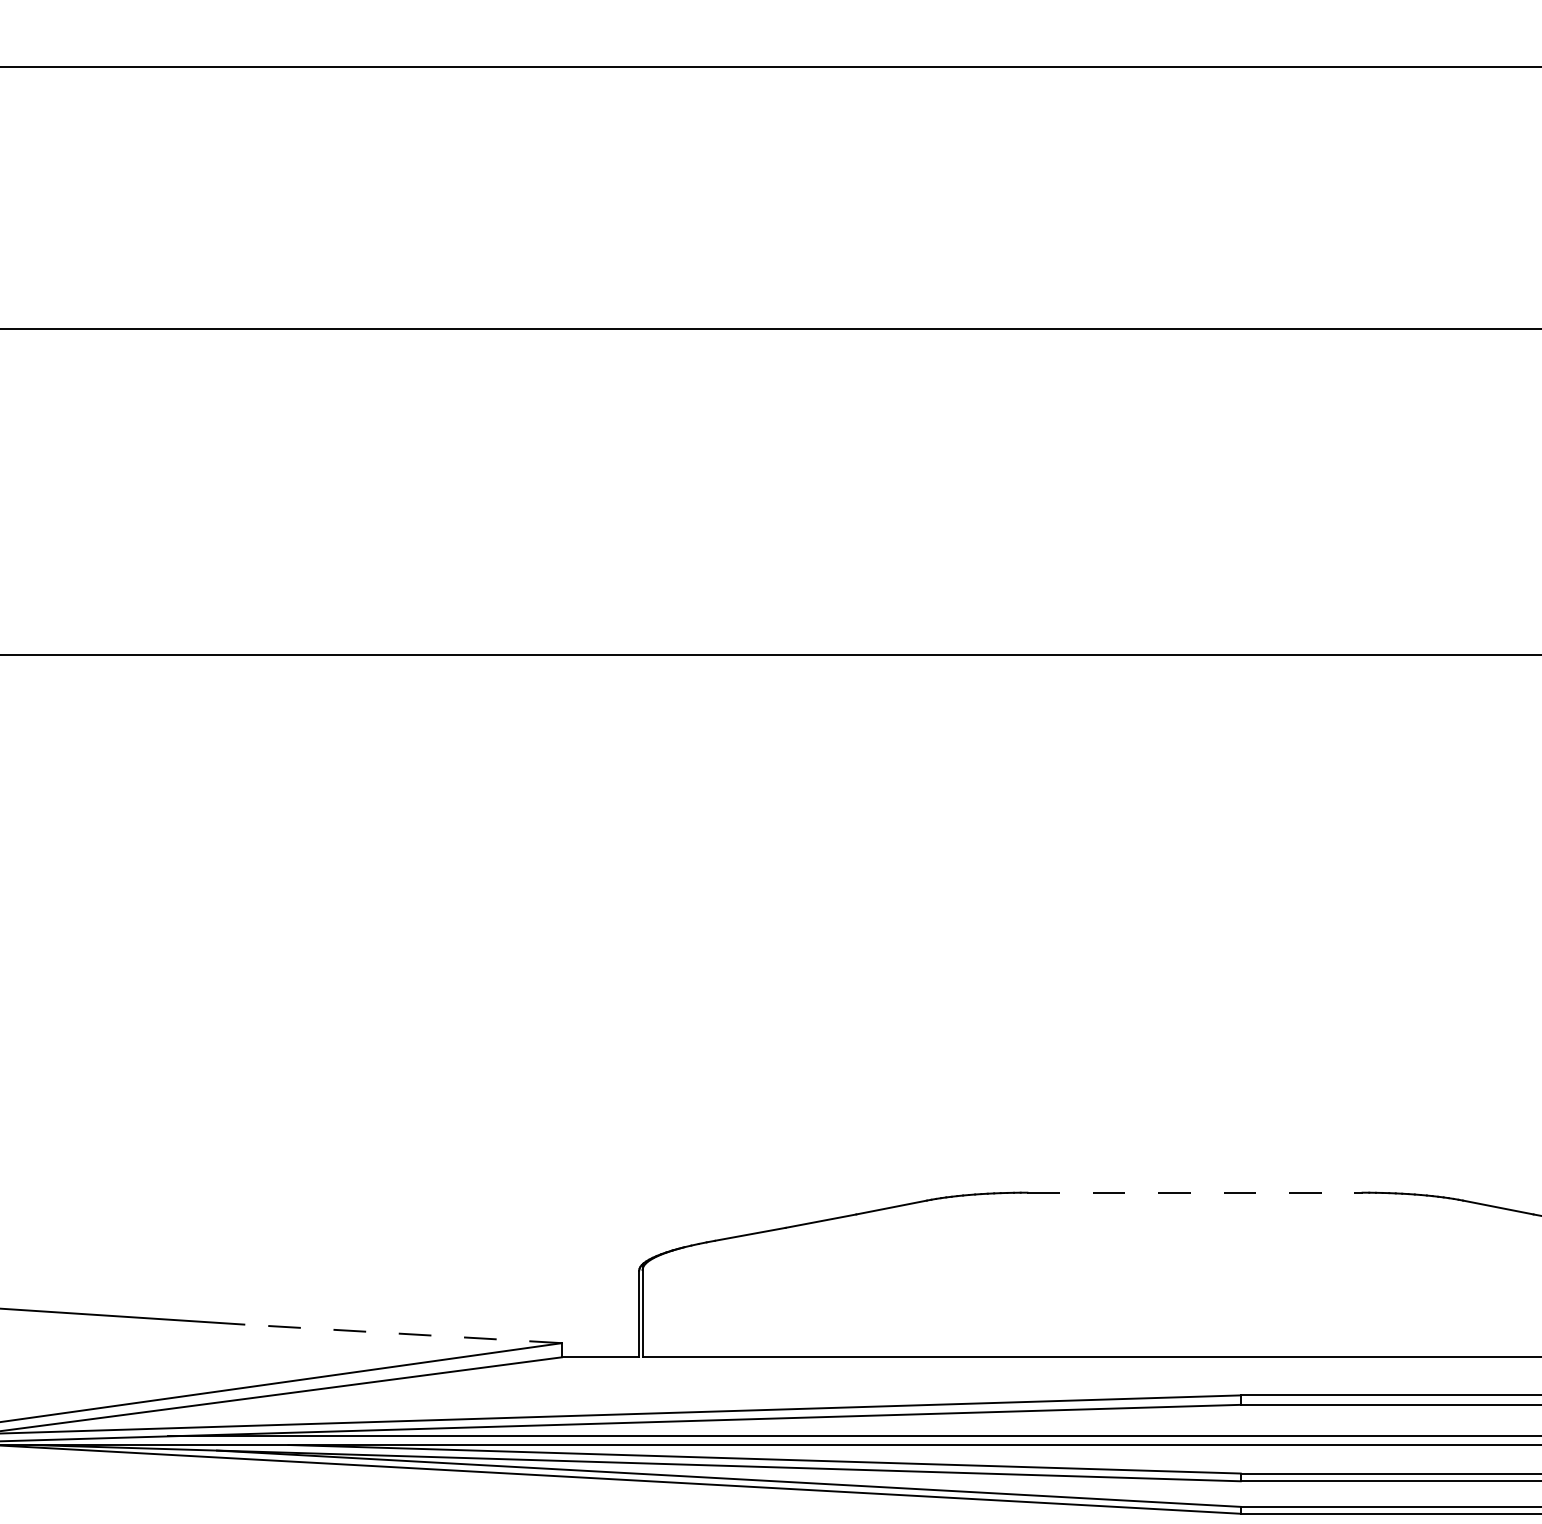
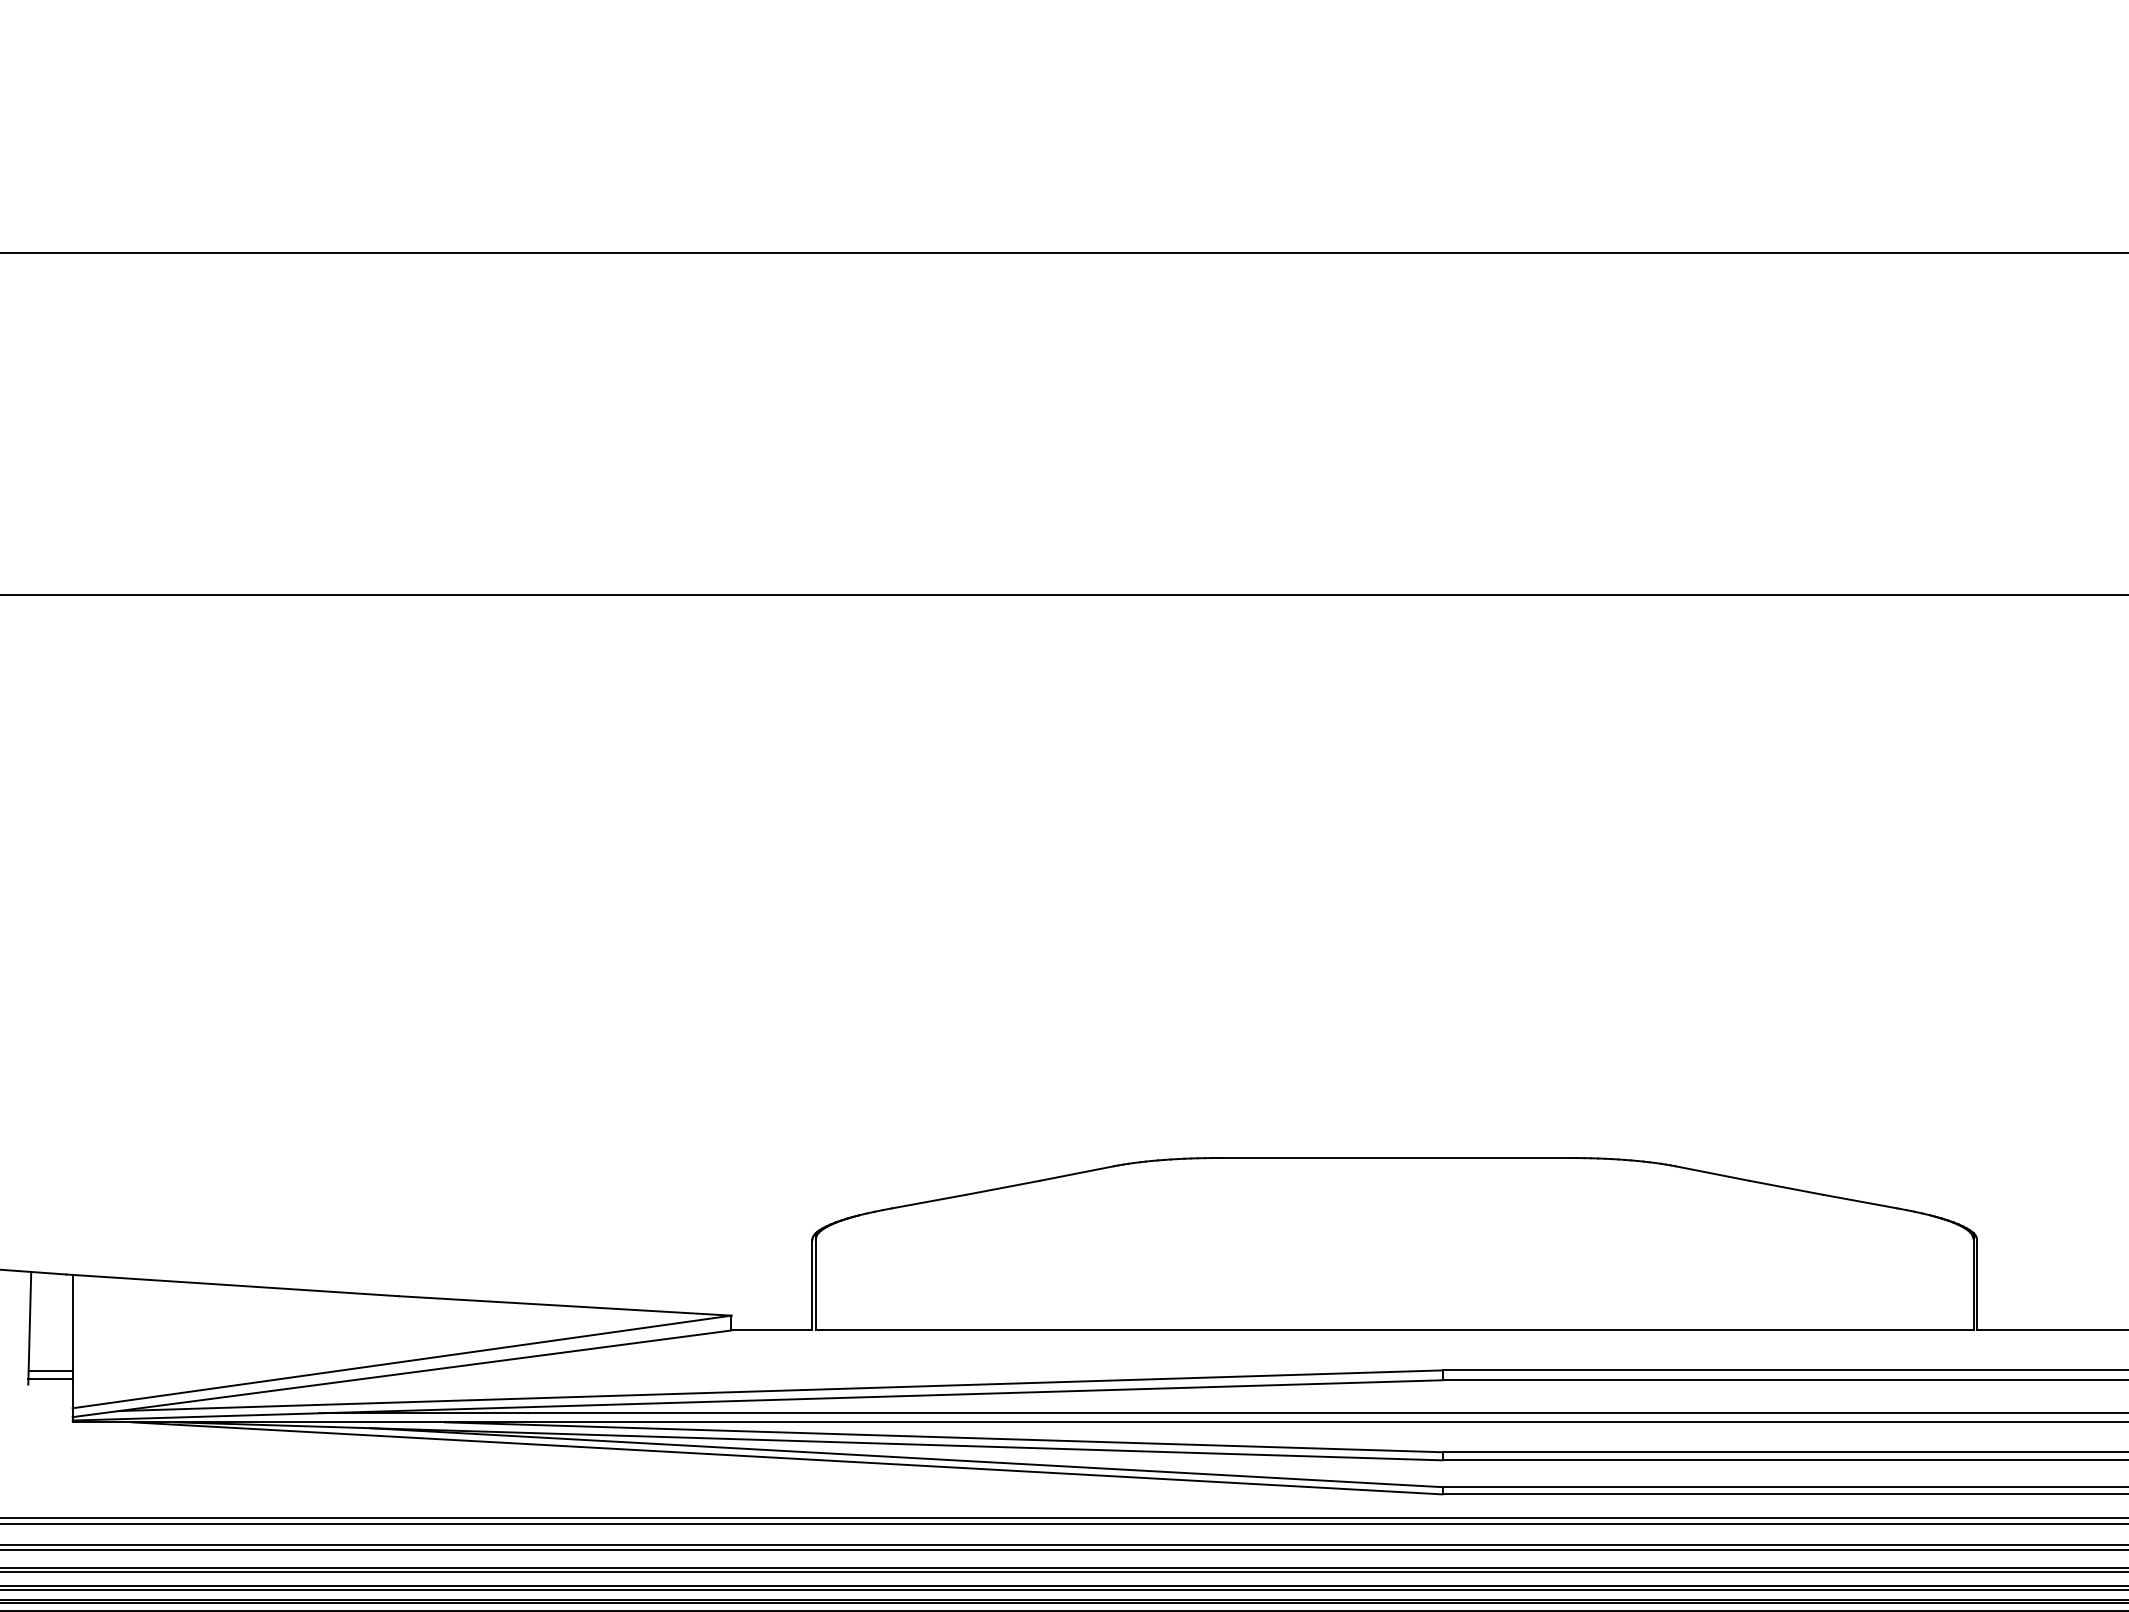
line: (1194, 1193) -> (1394, 1158), dashed -> solid
line: (403, 1333) -> (565, 1305), dashed -> solid

